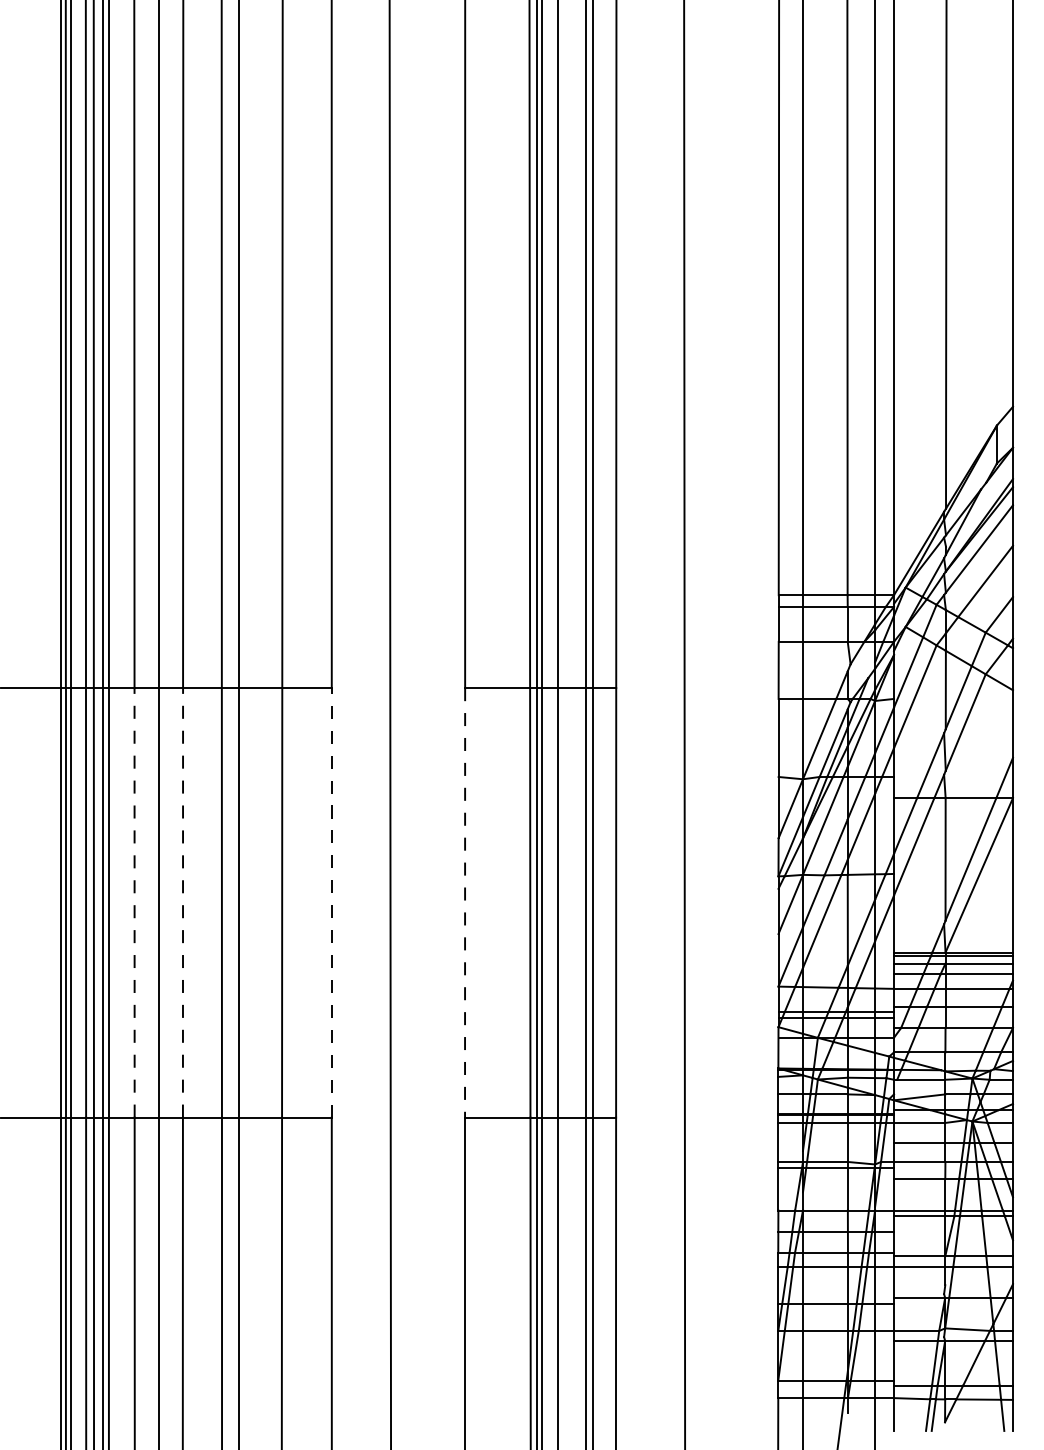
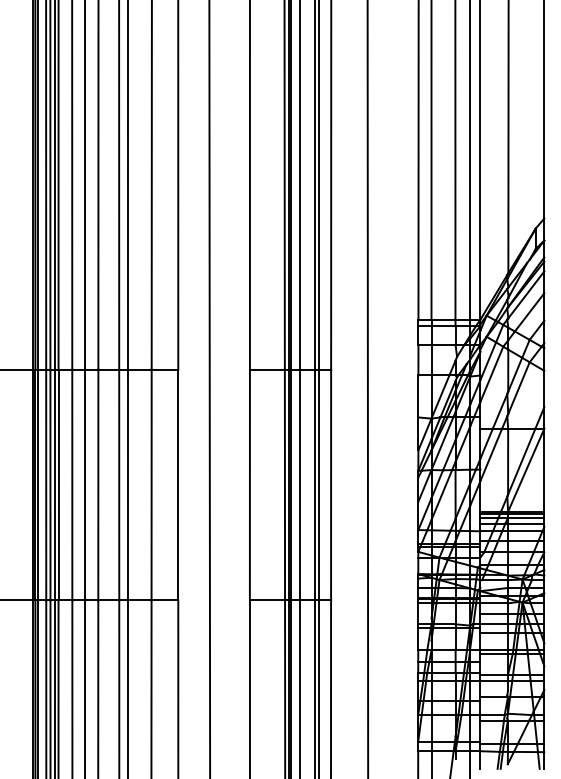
line: (134, 901) -> (72, 484), dashed -> solid
line: (183, 901) -> (98, 484), dashed -> solid
line: (332, 901) -> (178, 484), dashed -> solid
line: (464, 903) -> (249, 485), dashed -> solid

